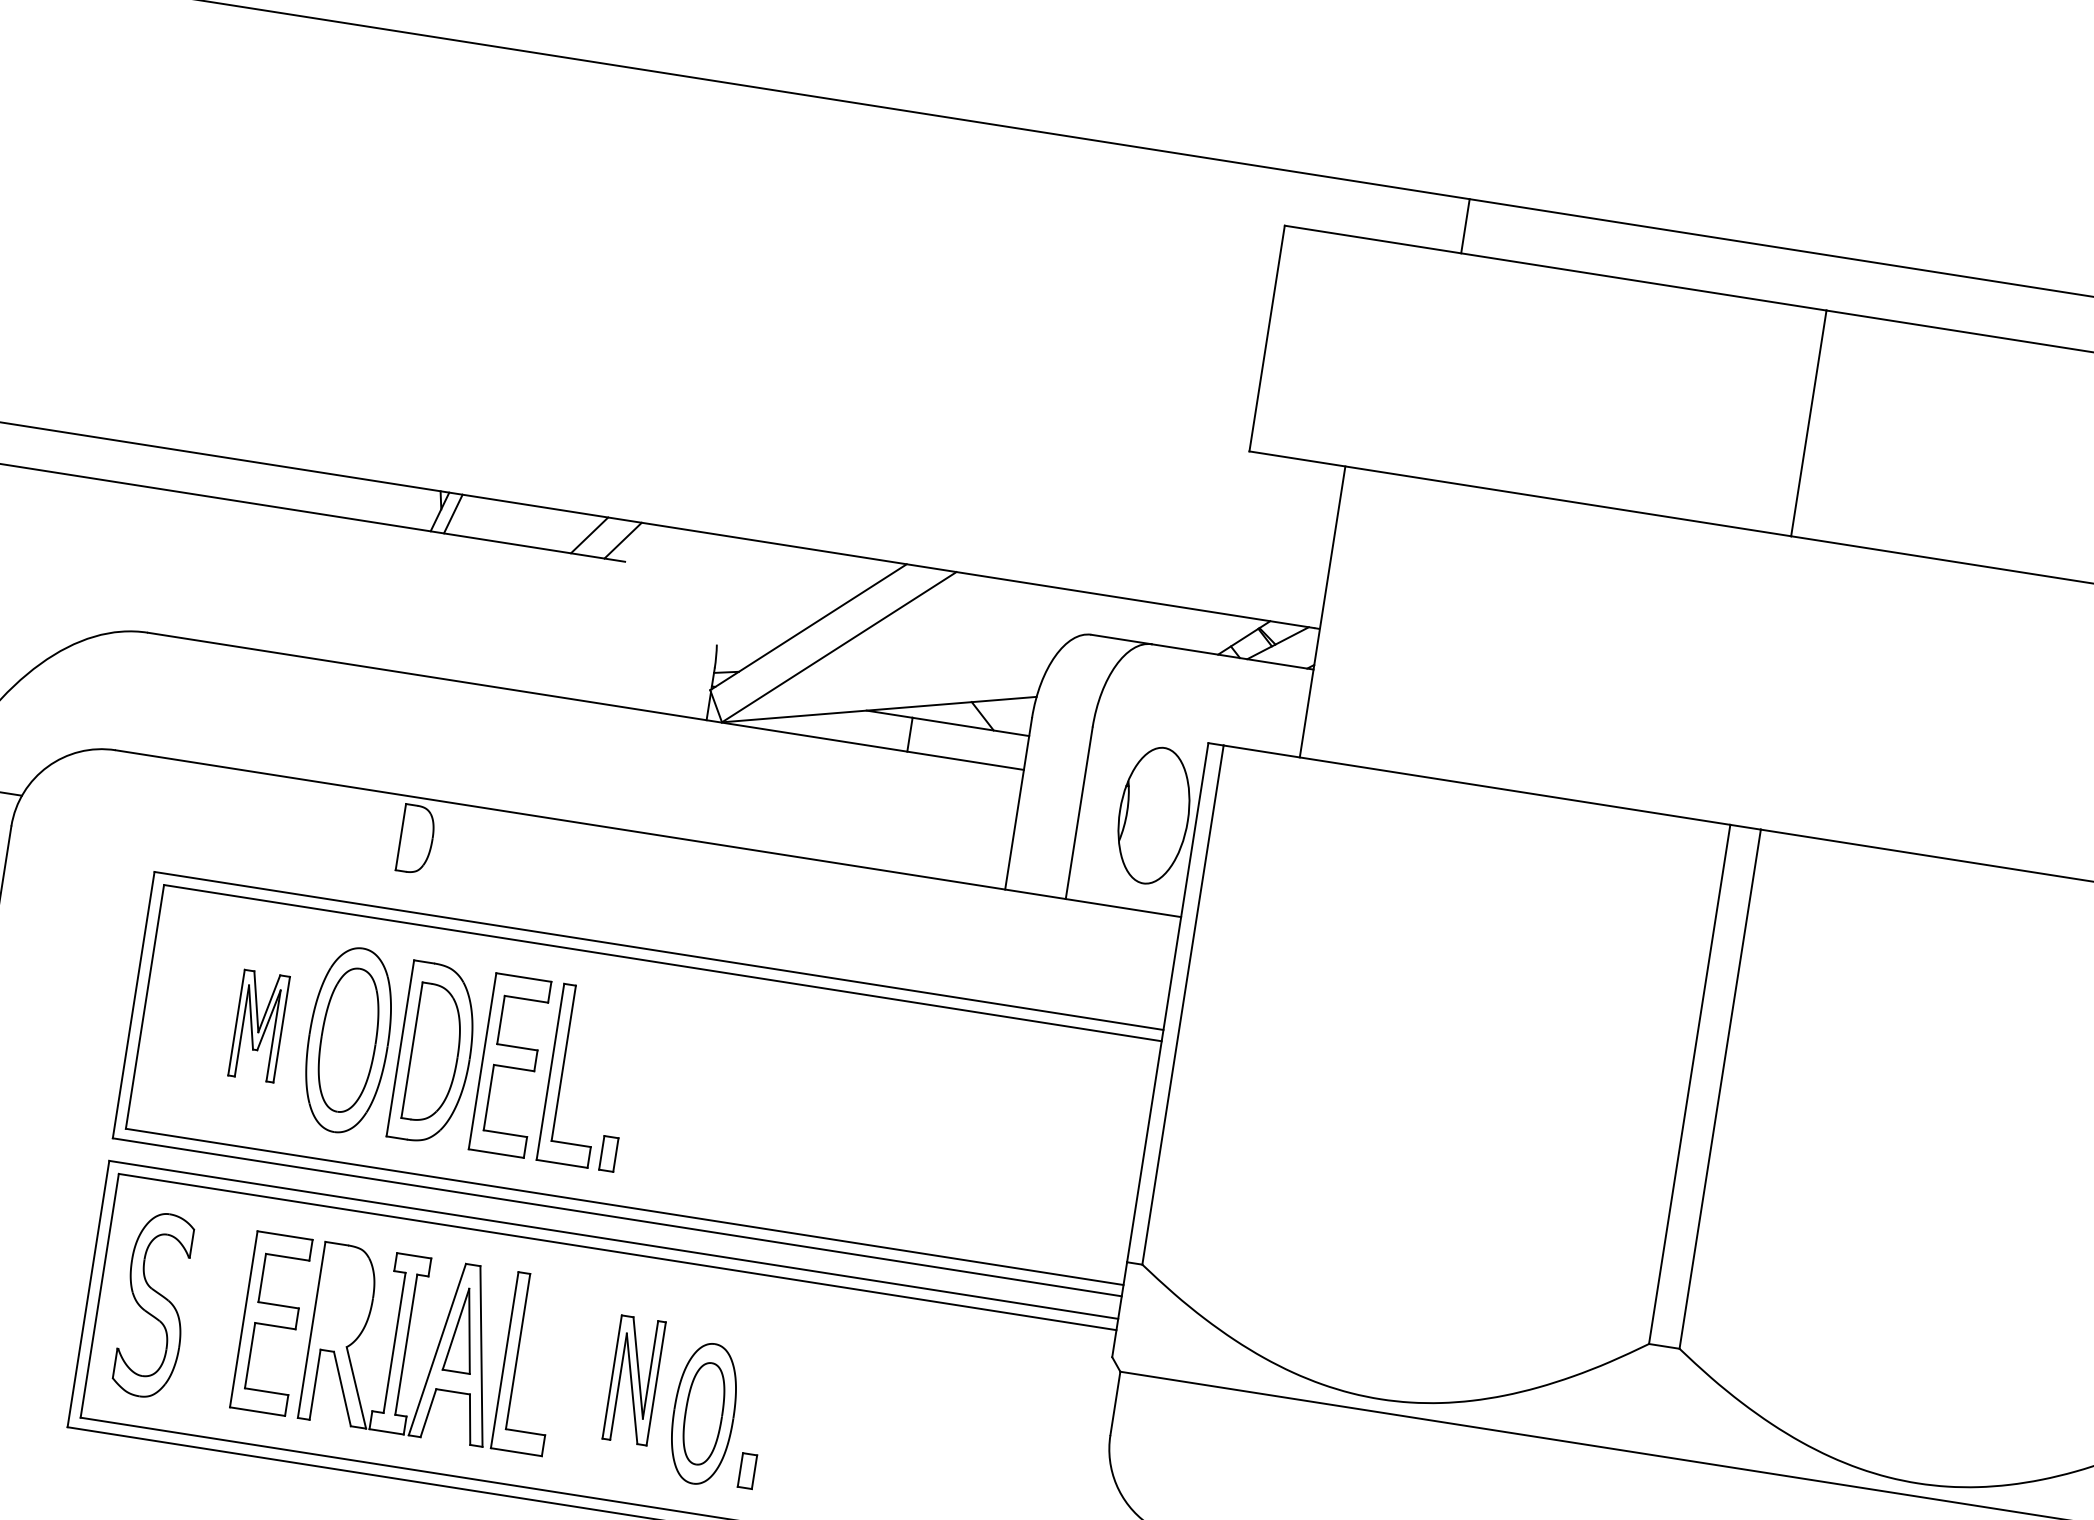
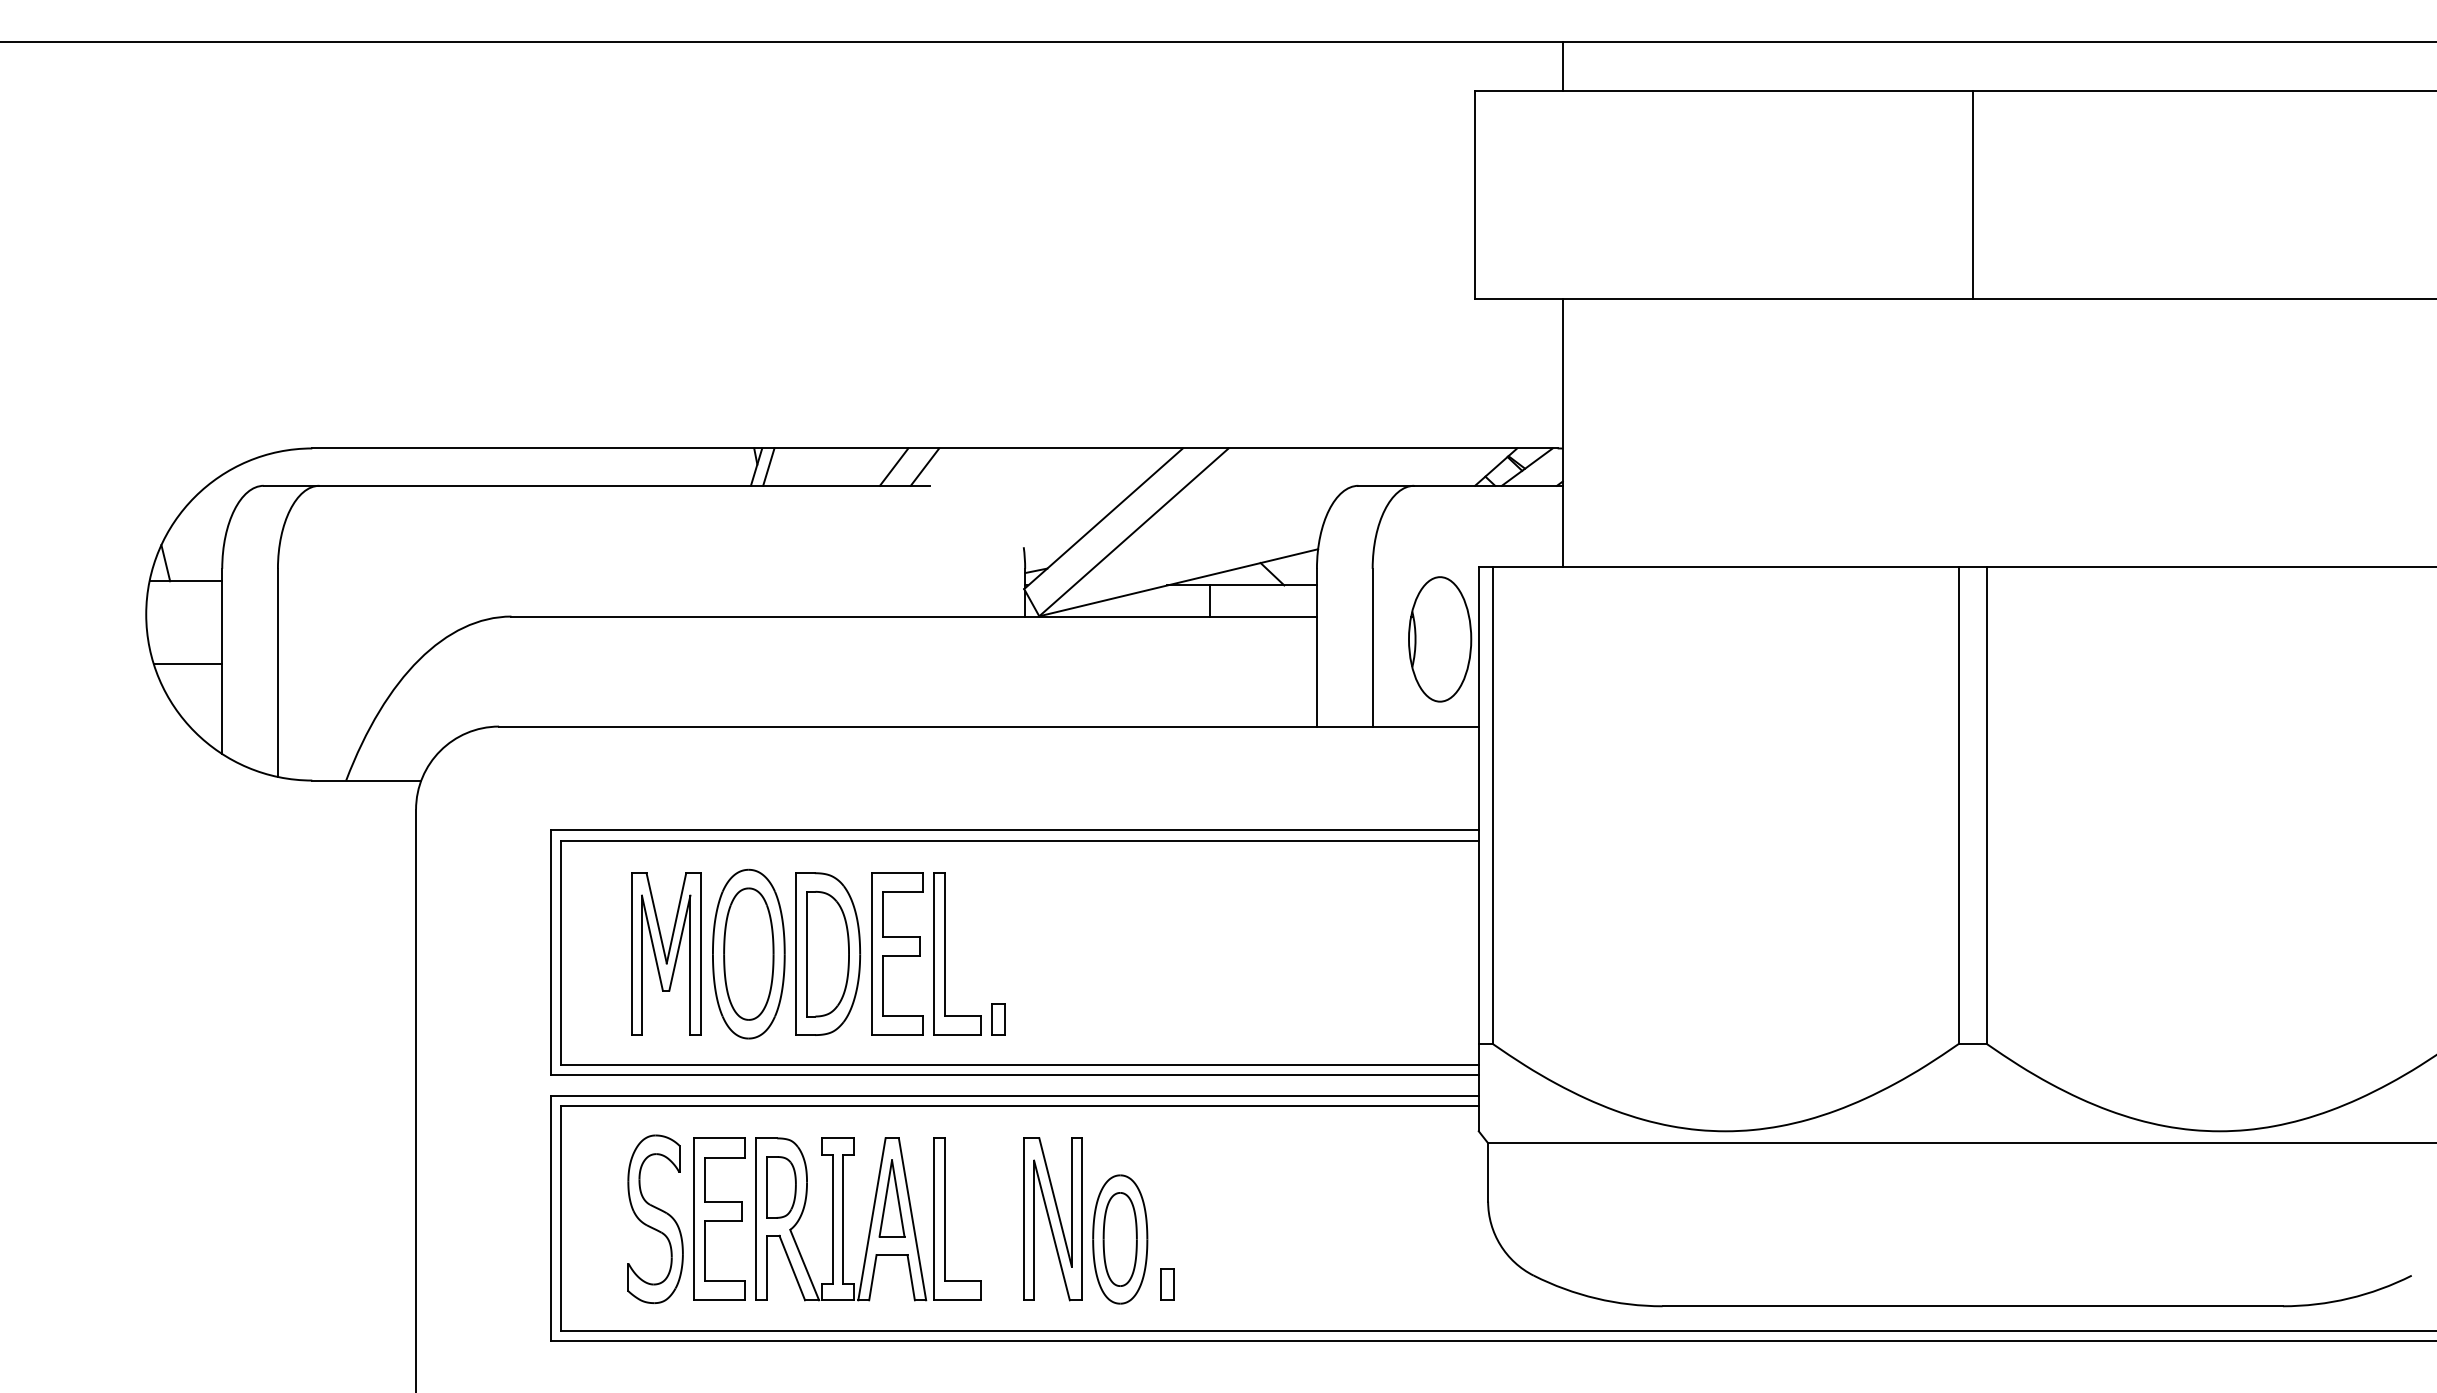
line: (1465, 226) -> (1562, 66), moved
part: (416, 839) -> (781, 1187), moved
part: (259, 1025) -> (666, 953), size x1.67
part: (155, 1304) -> (655, 1218), moved
part: (633, 1380) -> (1052, 1219), size x1.43

